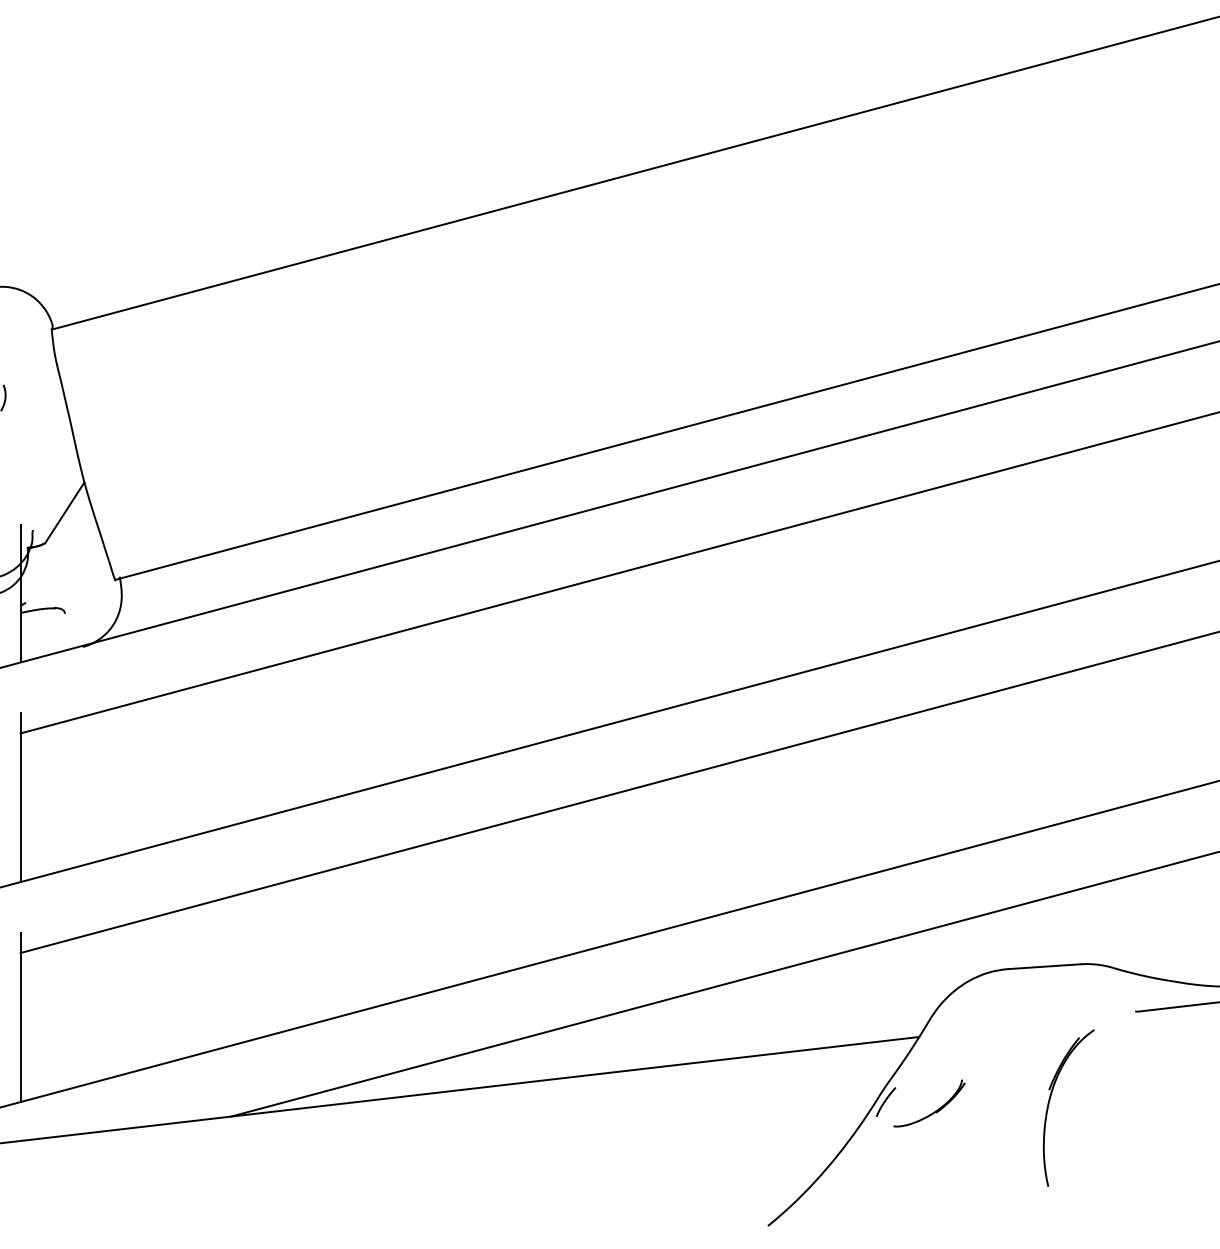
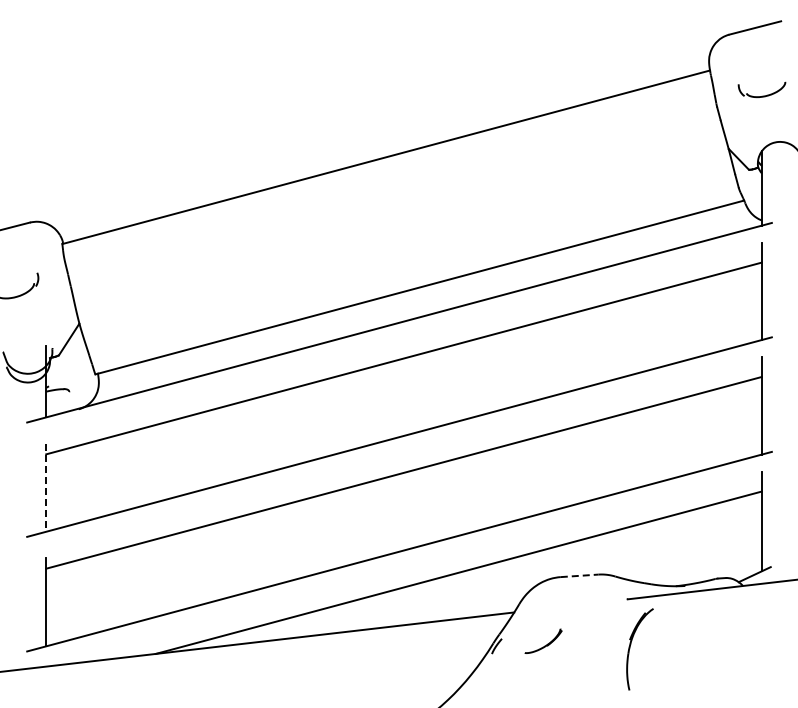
line: (21, 797) -> (46, 487), solid -> dashed
line: (1044, 966) -> (579, 575), solid -> dashed
part: (929, 1102) -> (543, 640), moved
part: (1050, 1106) -> (630, 648), moved

